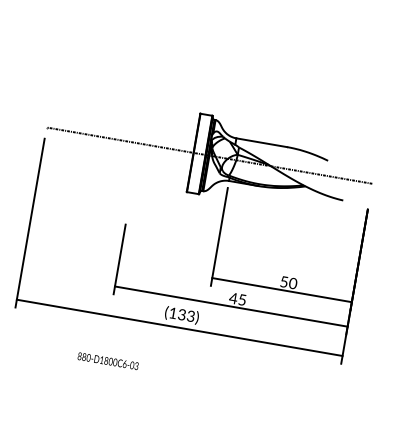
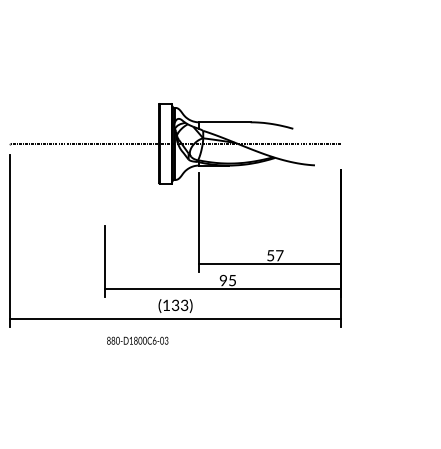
text: (292, 283) -> (279, 255), 50 -> 57
text: (233, 298) -> (223, 280), 45 -> 95
text: (108, 360) -> (137, 340), moved

